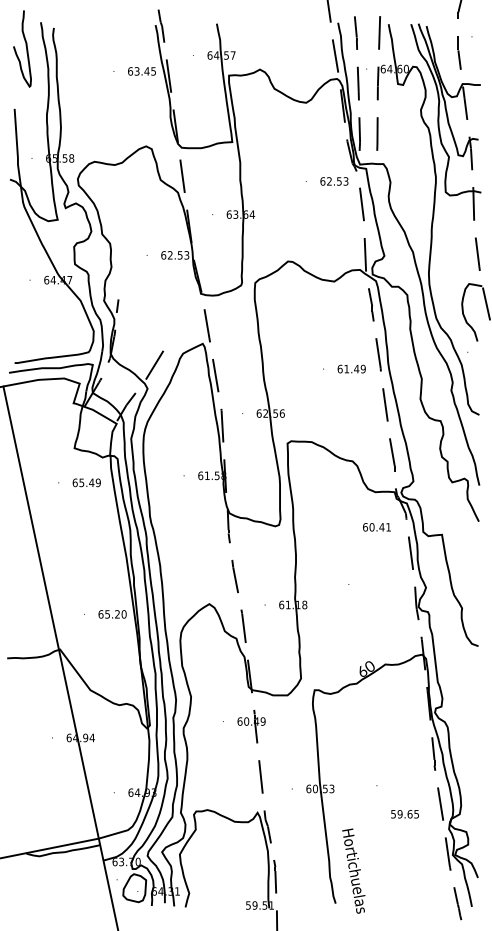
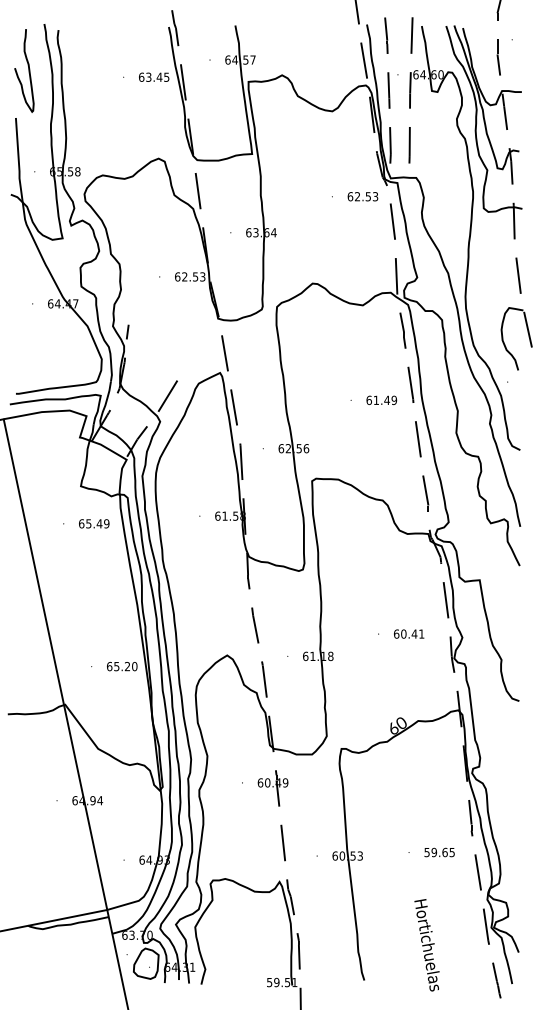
curve: (26, 48) -> (28, 70), moved
text: (377, 526) -> (409, 633), moved
text: (404, 814) -> (439, 852), moved
text: (353, 871) -> (426, 945), moved

